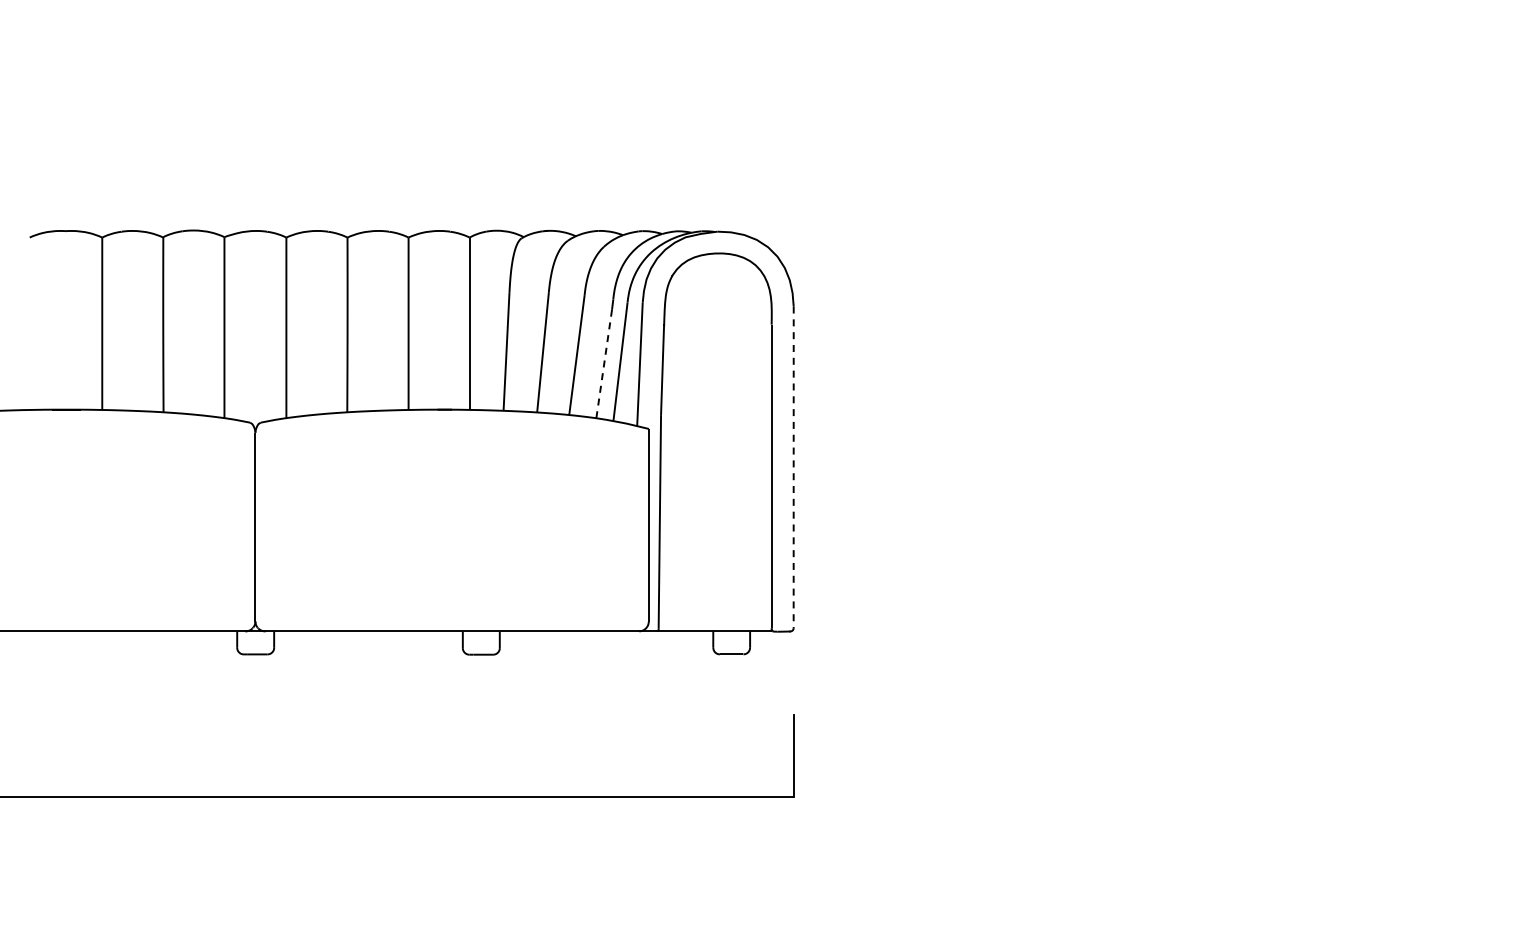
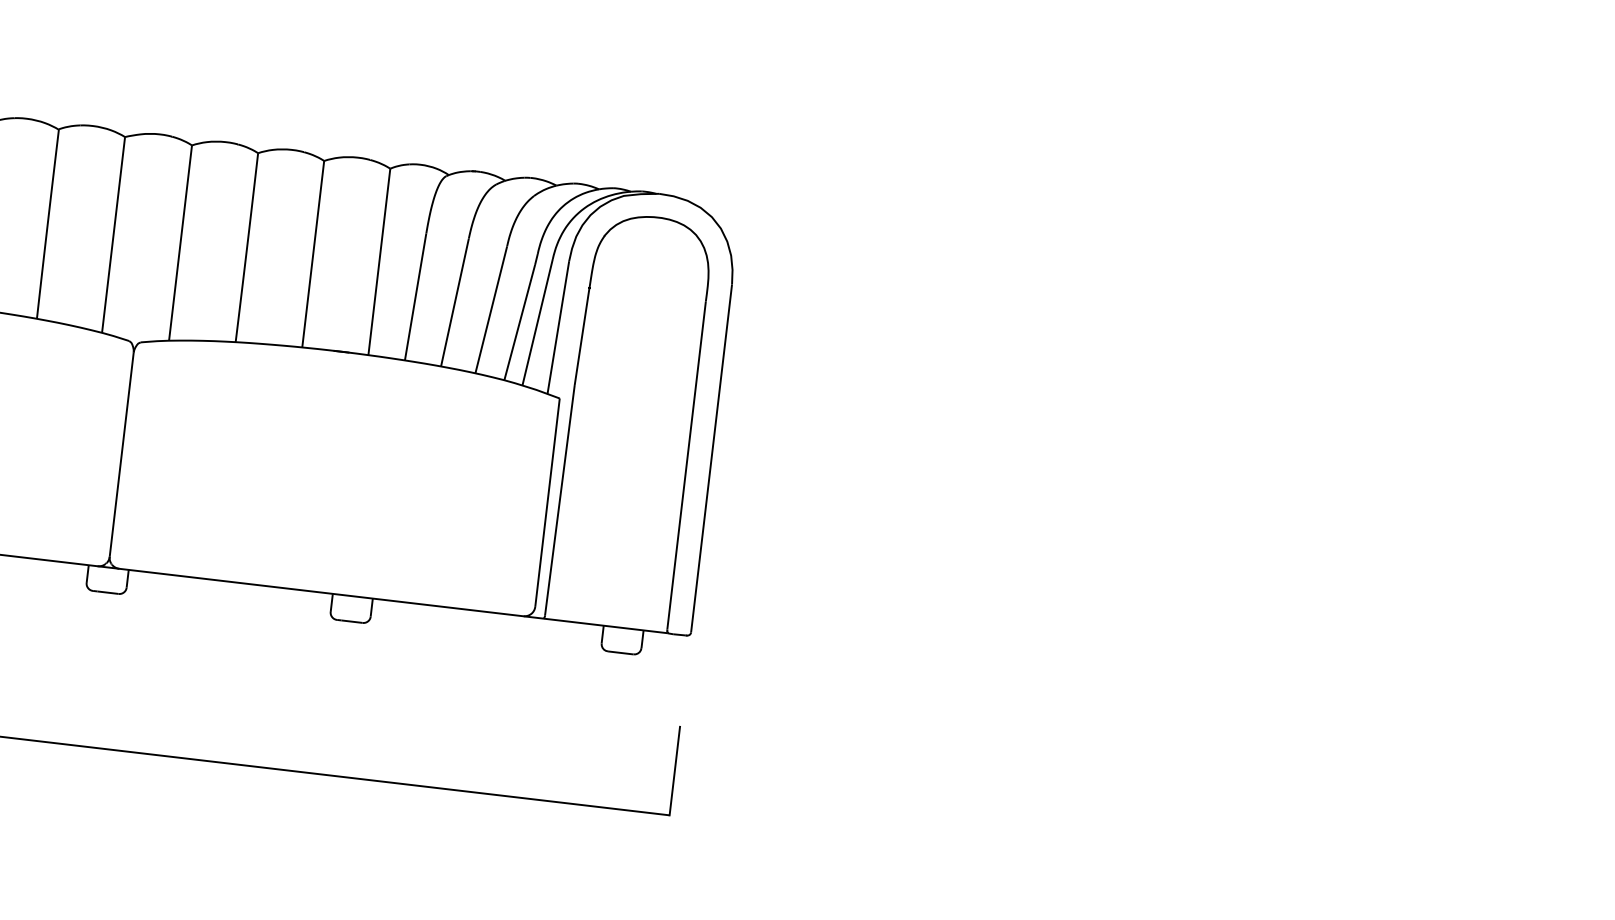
line: (604, 363) -> (520, 322), dashed -> solid
line: (793, 467) -> (711, 458), dashed -> solid

